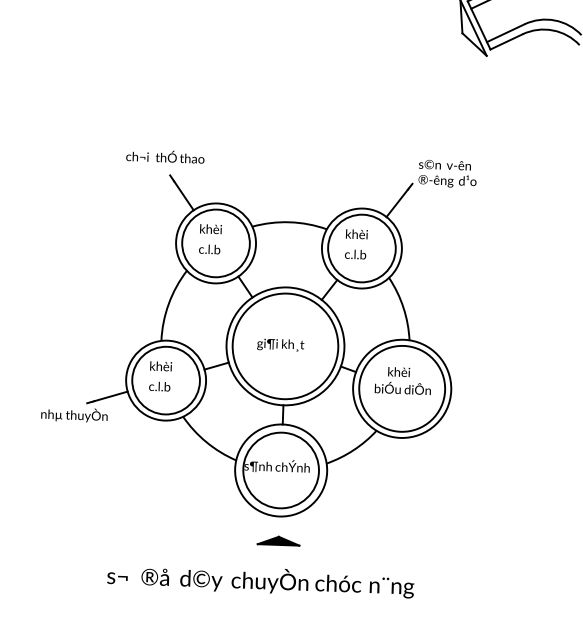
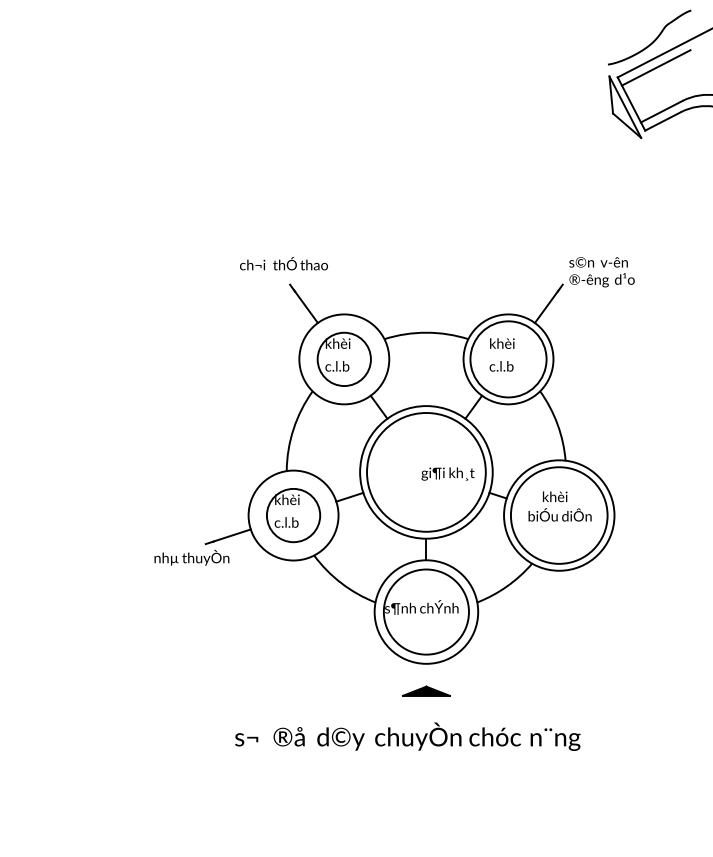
circle: (216, 243) -> (344, 359), size x0.7
text: (280, 344) -> (447, 473), moved
circle: (166, 380) -> (293, 515), size x0.7

